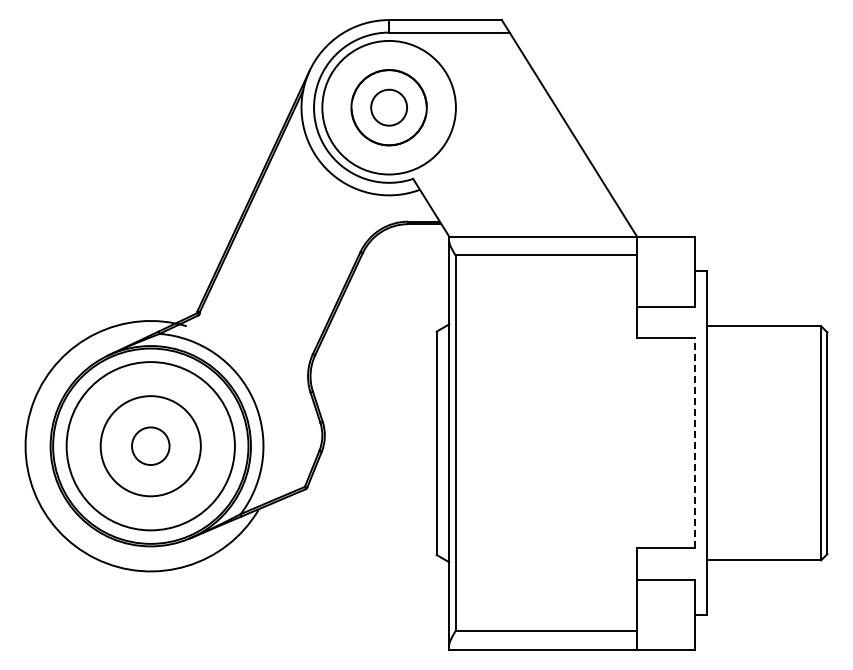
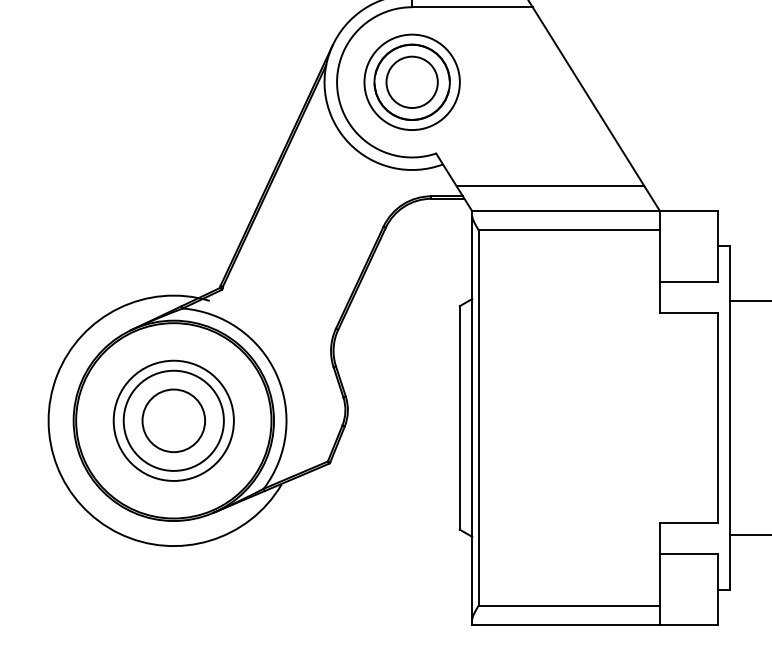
circle: (388, 107) -> (411, 82), size x0.71
circle: (388, 107) -> (411, 82), size x1.43
line: (527, 211) -> (550, 186), added
line: (694, 442) -> (717, 417), dashed -> solid
circle: (150, 445) -> (173, 420), size x1.67
circle: (150, 446) -> (173, 421), size x0.71

